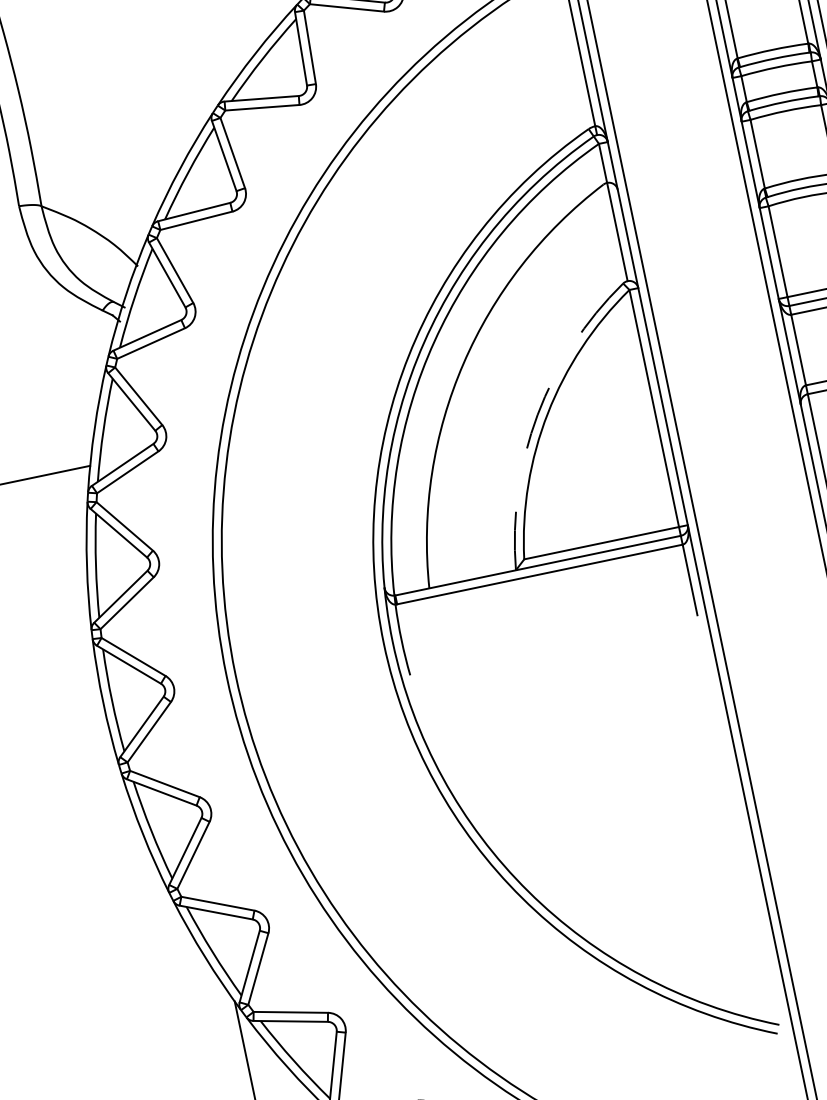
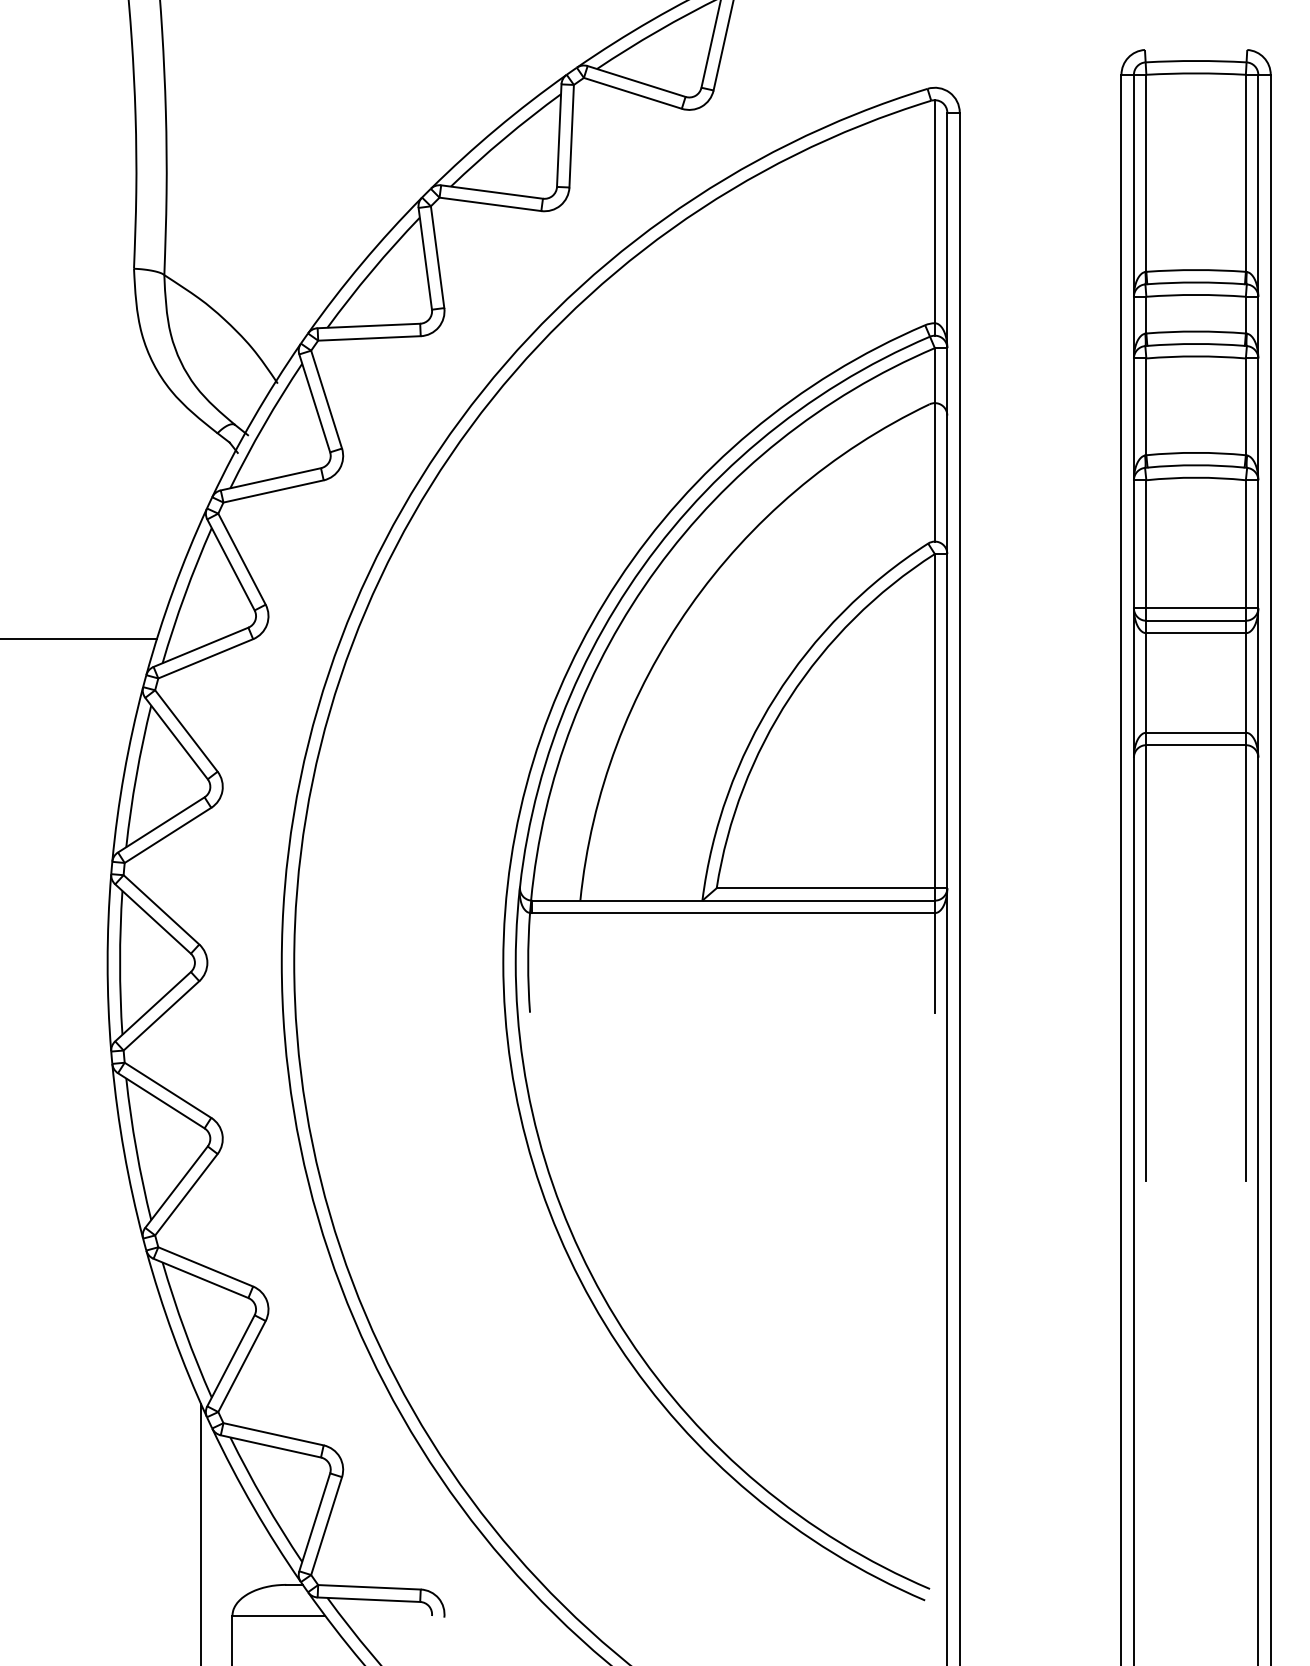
arc: (537, 414) -> (775, 696), dashed -> solid

